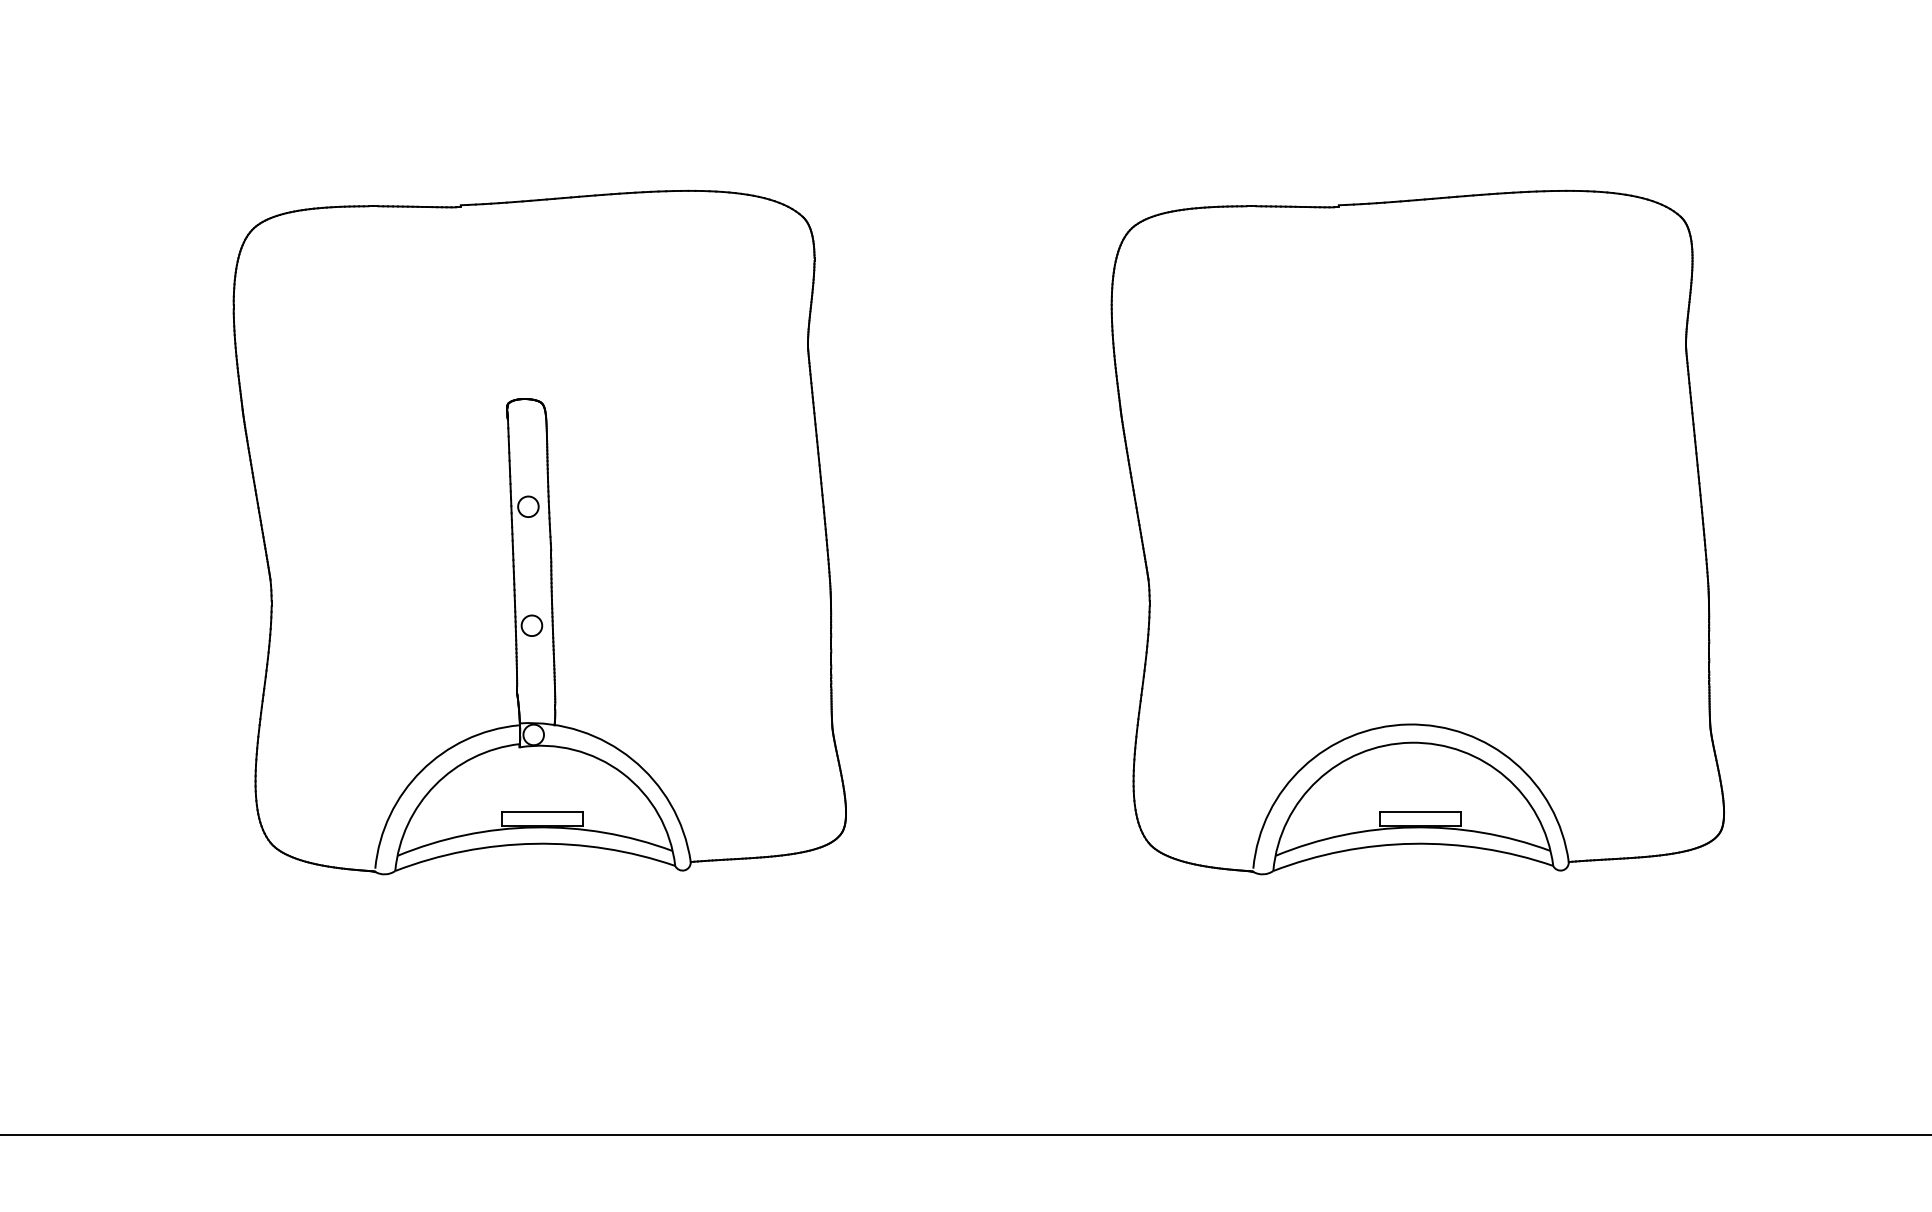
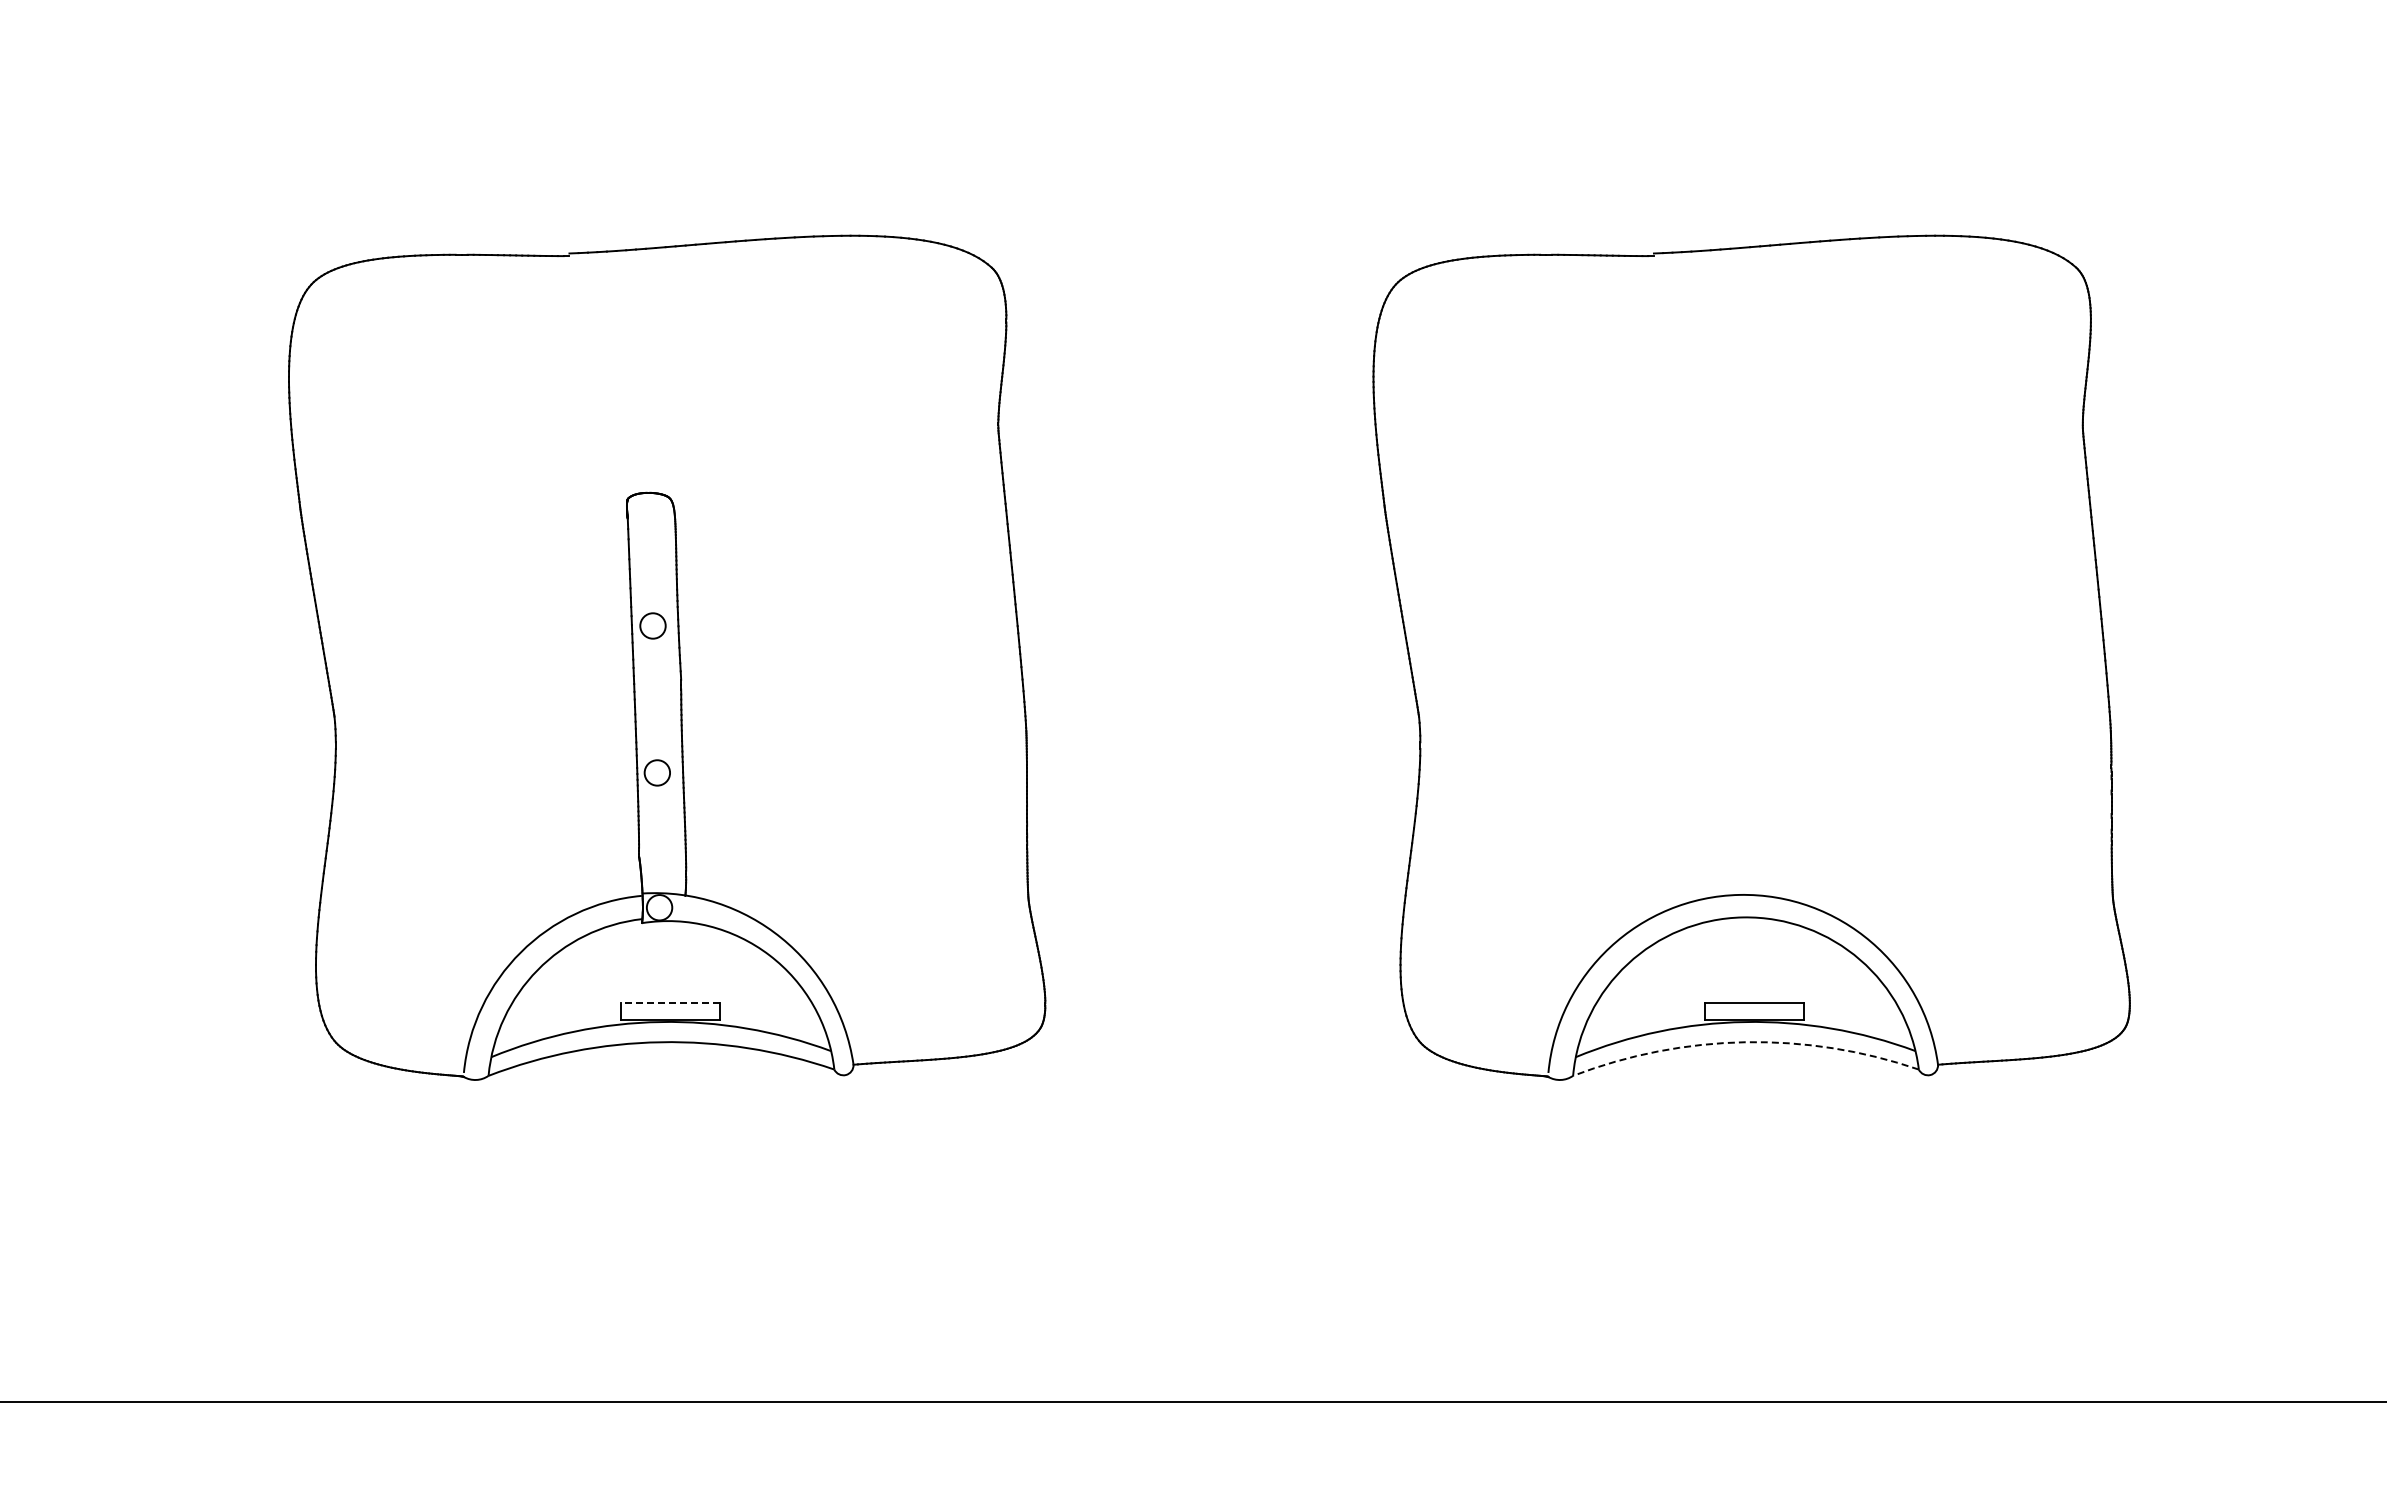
line: (542, 811) -> (670, 1002), solid -> dashed
arc: (1412, 844) -> (1745, 1042), solid -> dashed

